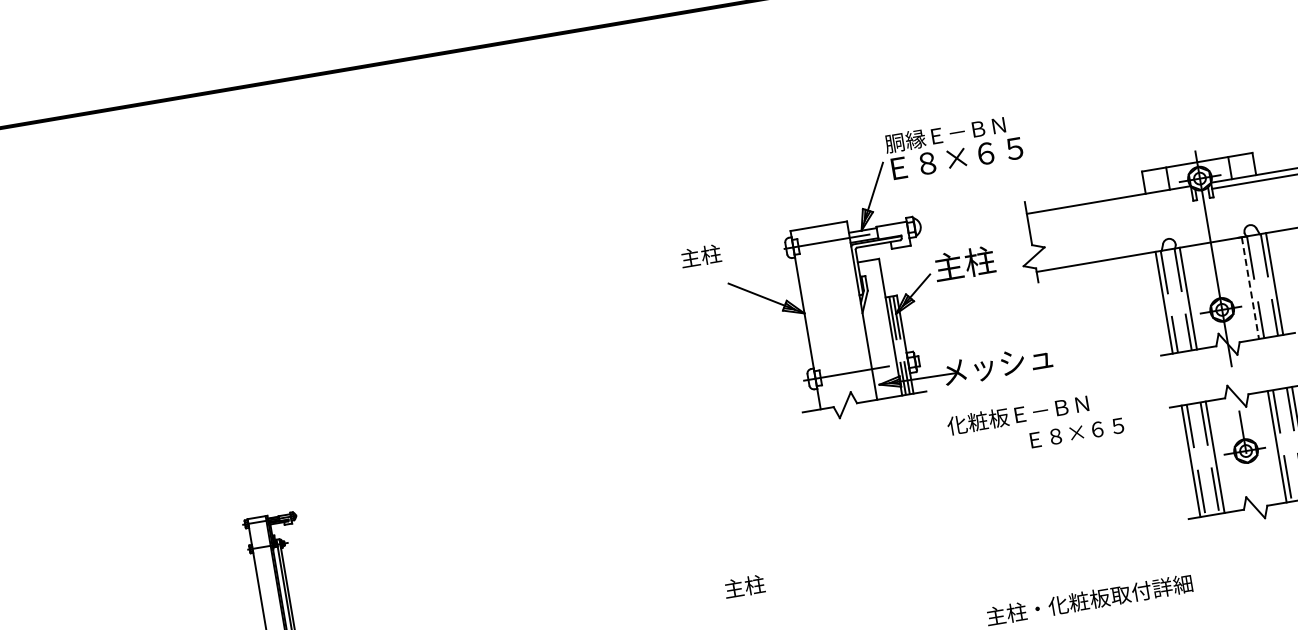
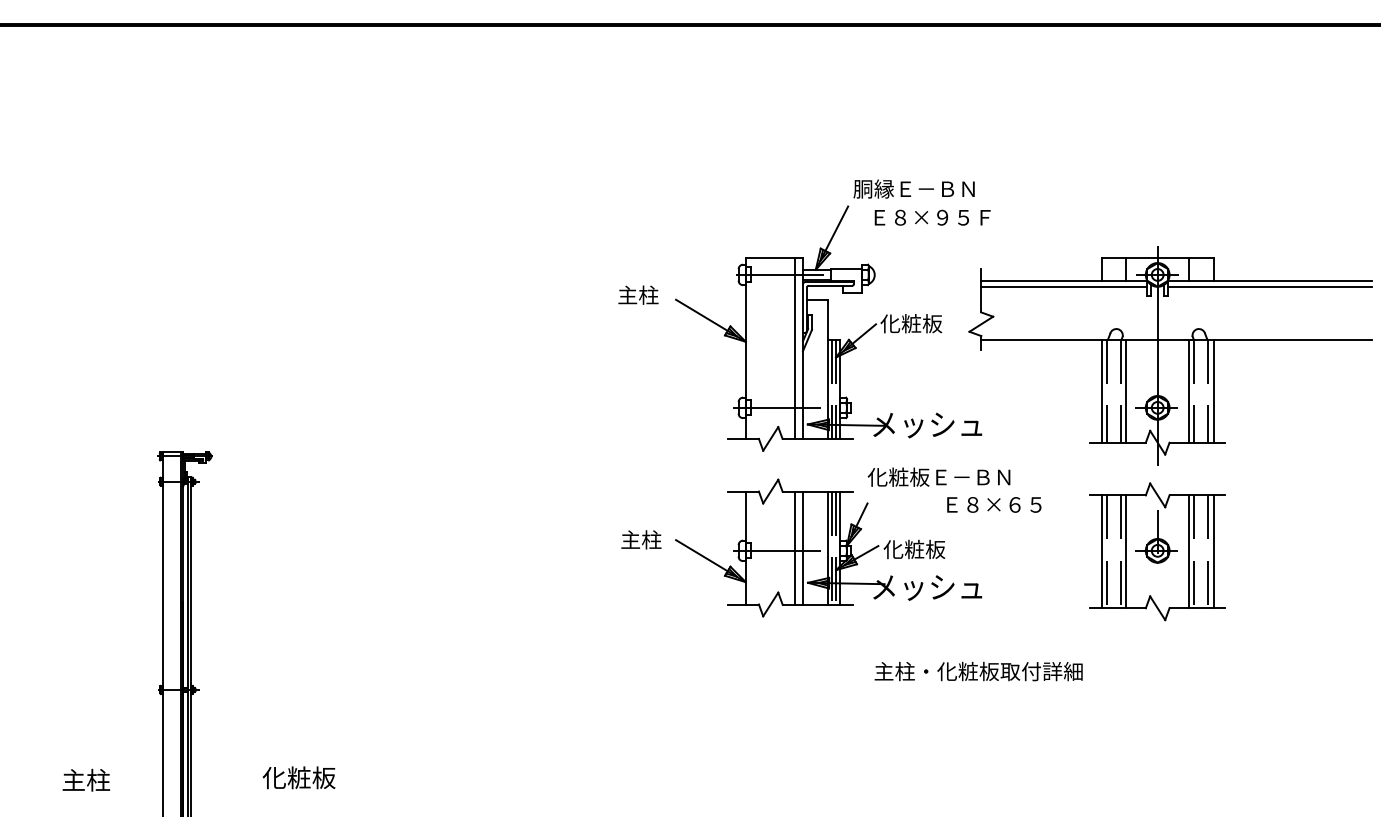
text: (958, 158) -> (923, 214), Ｅ８×６５ -> Ｅ８×９５Ｆ
line: (1110, 206) -> (1064, 287), added
text: (700, 255) -> (638, 294), moved
text: (964, 263) -> (911, 319), 主柱 -> 化粧板
line: (1250, 288) -> (1189, 391), dashed -> solid
line: (854, 311) -> (795, 348), added
part: (920, 502) -> (828, 547), added
text: (744, 586) -> (641, 539), moved

